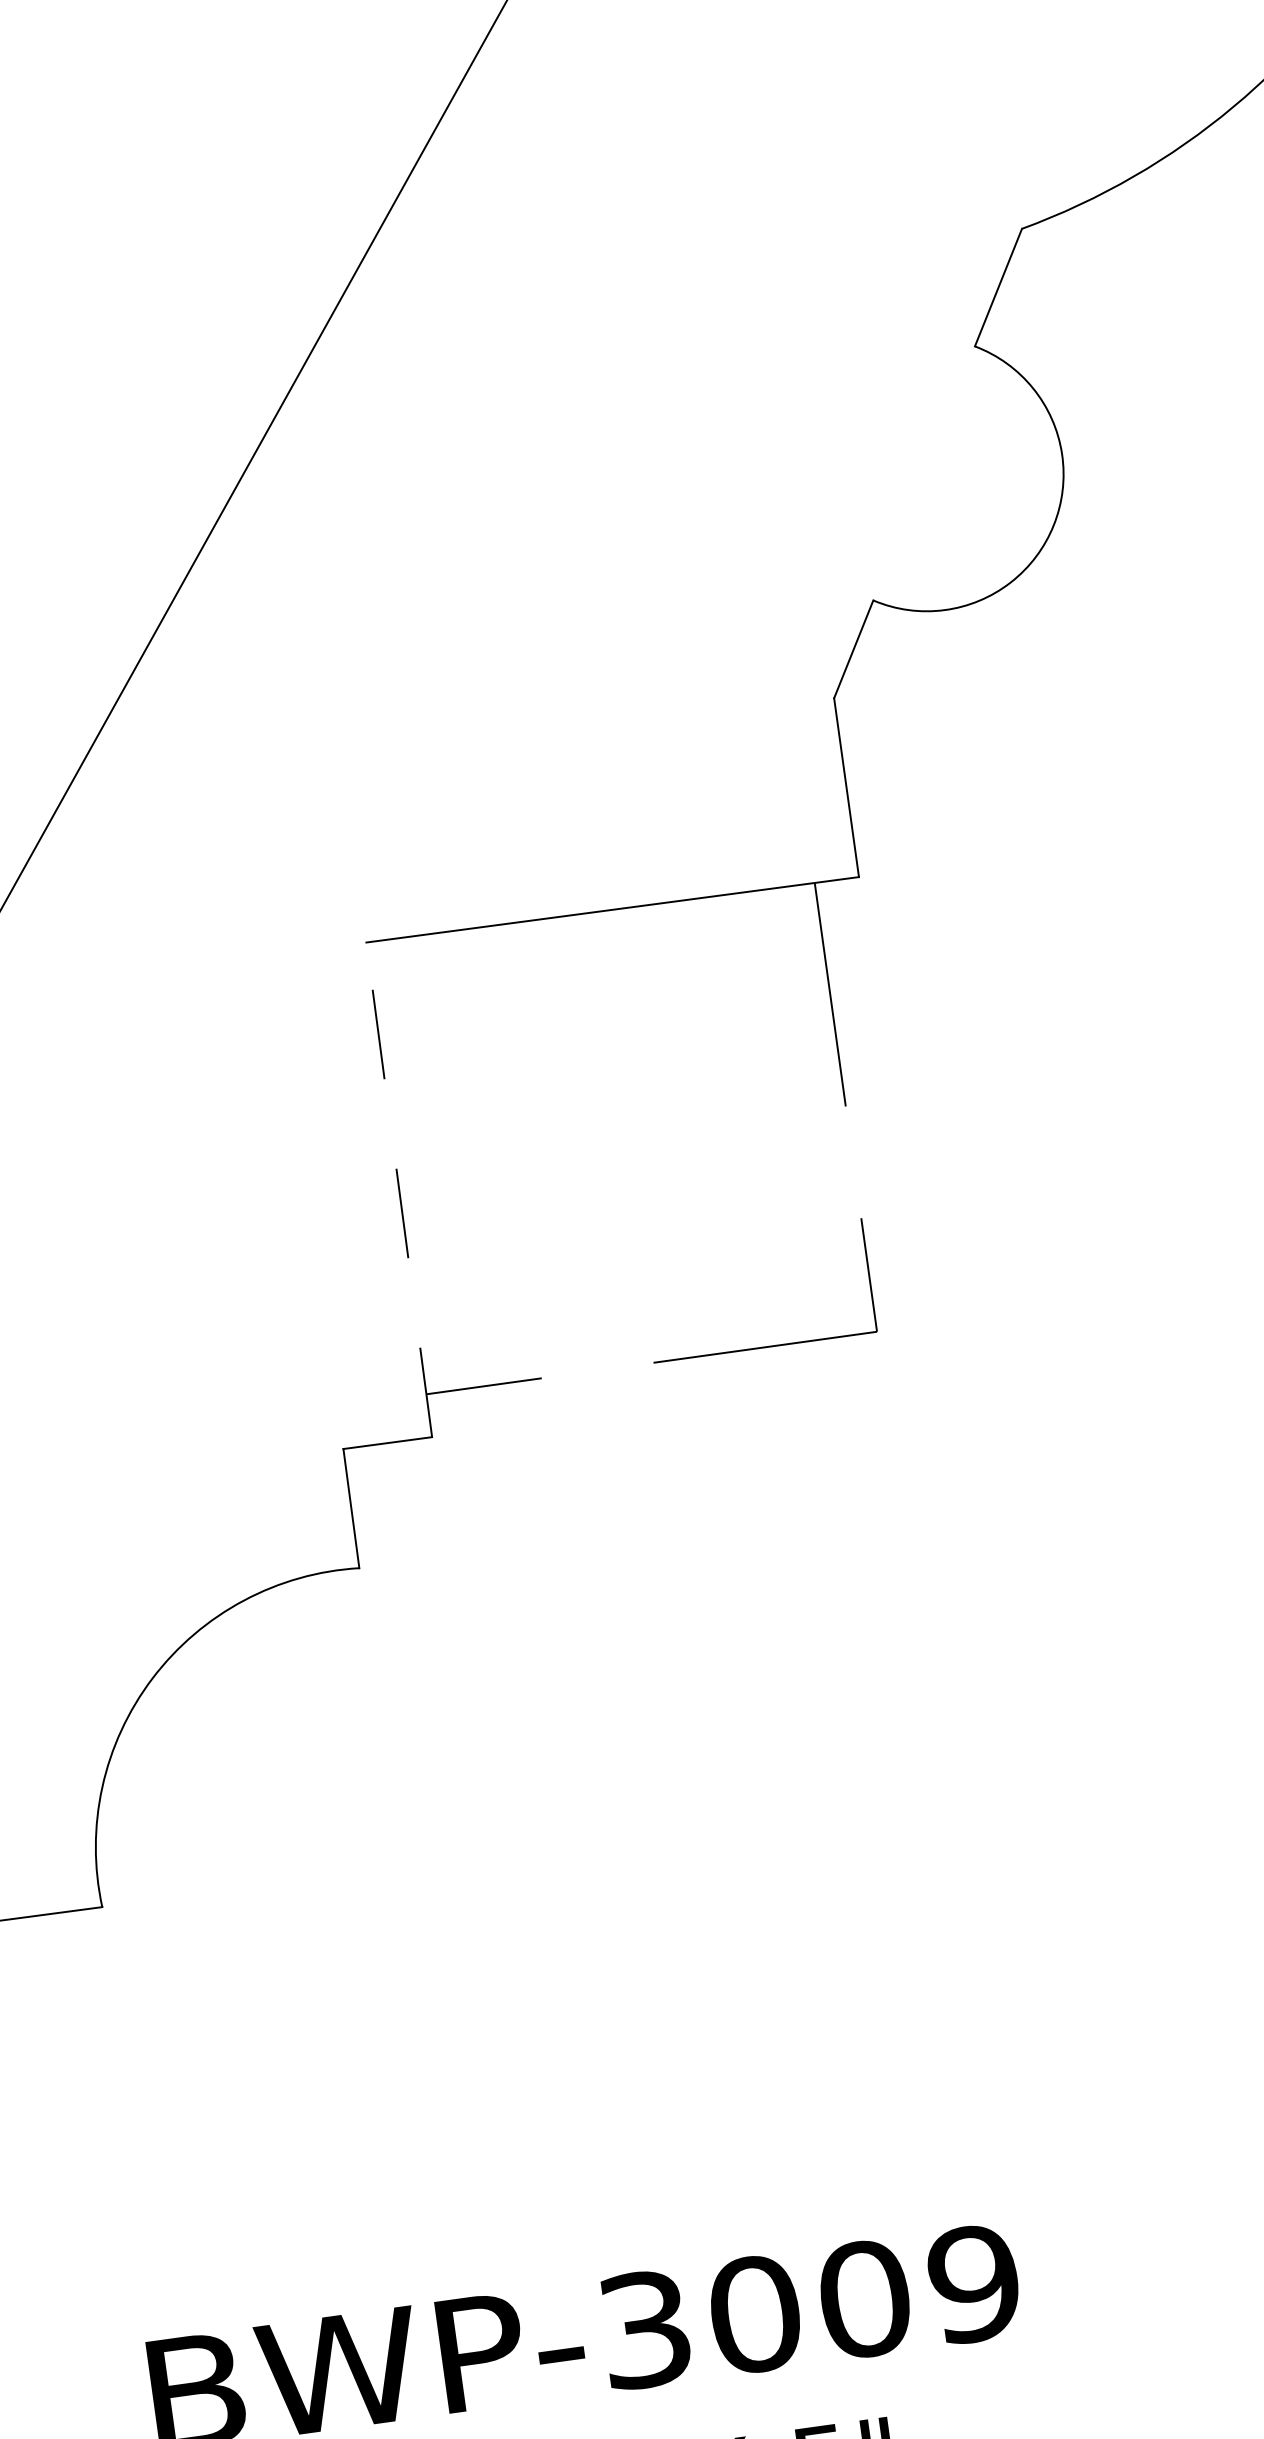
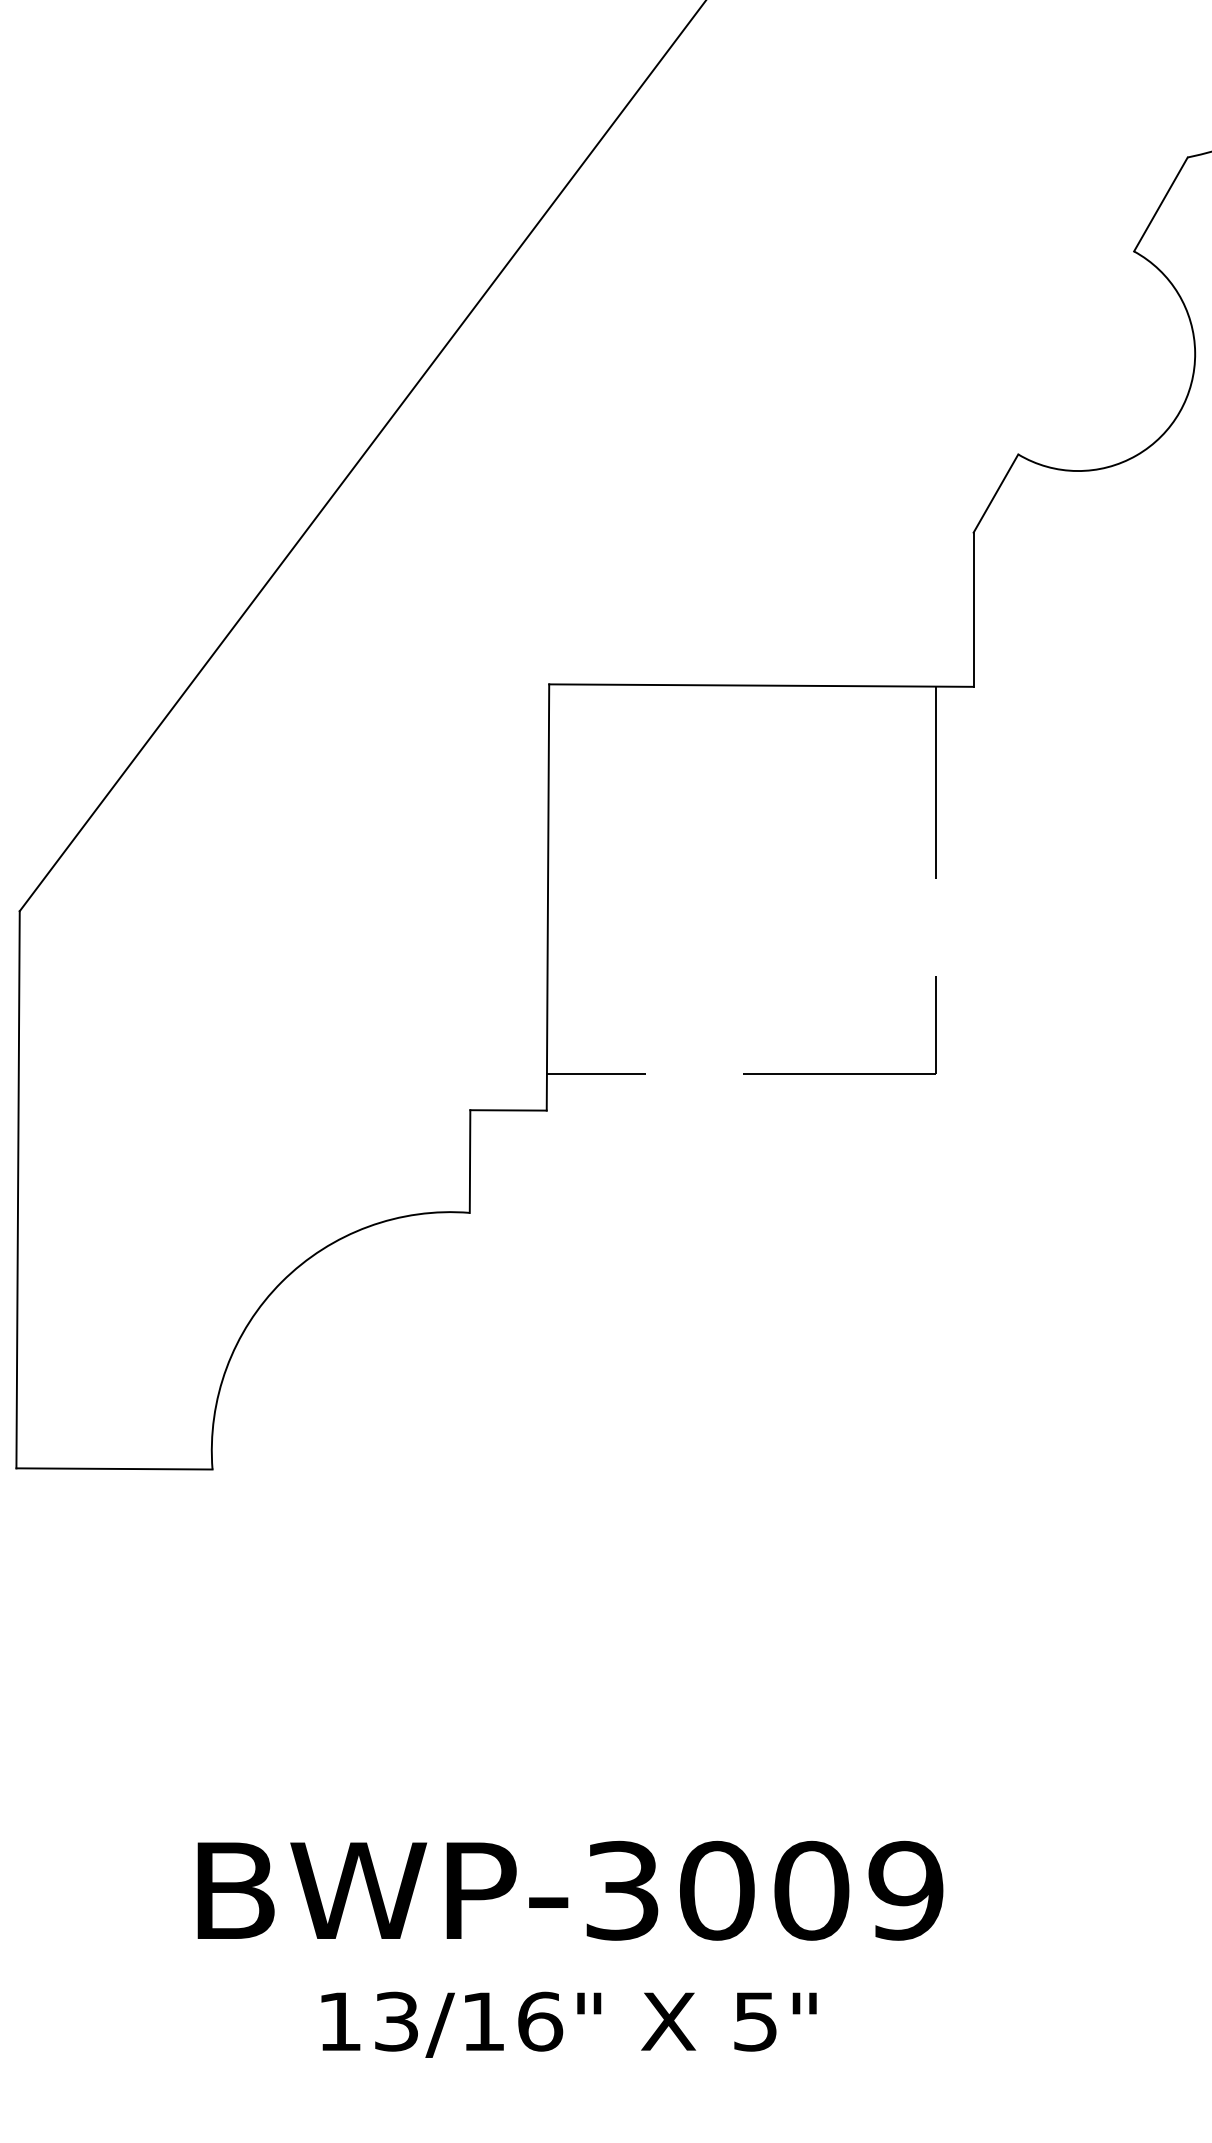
line: (398, 1188) -> (547, 896), dashed -> solid

